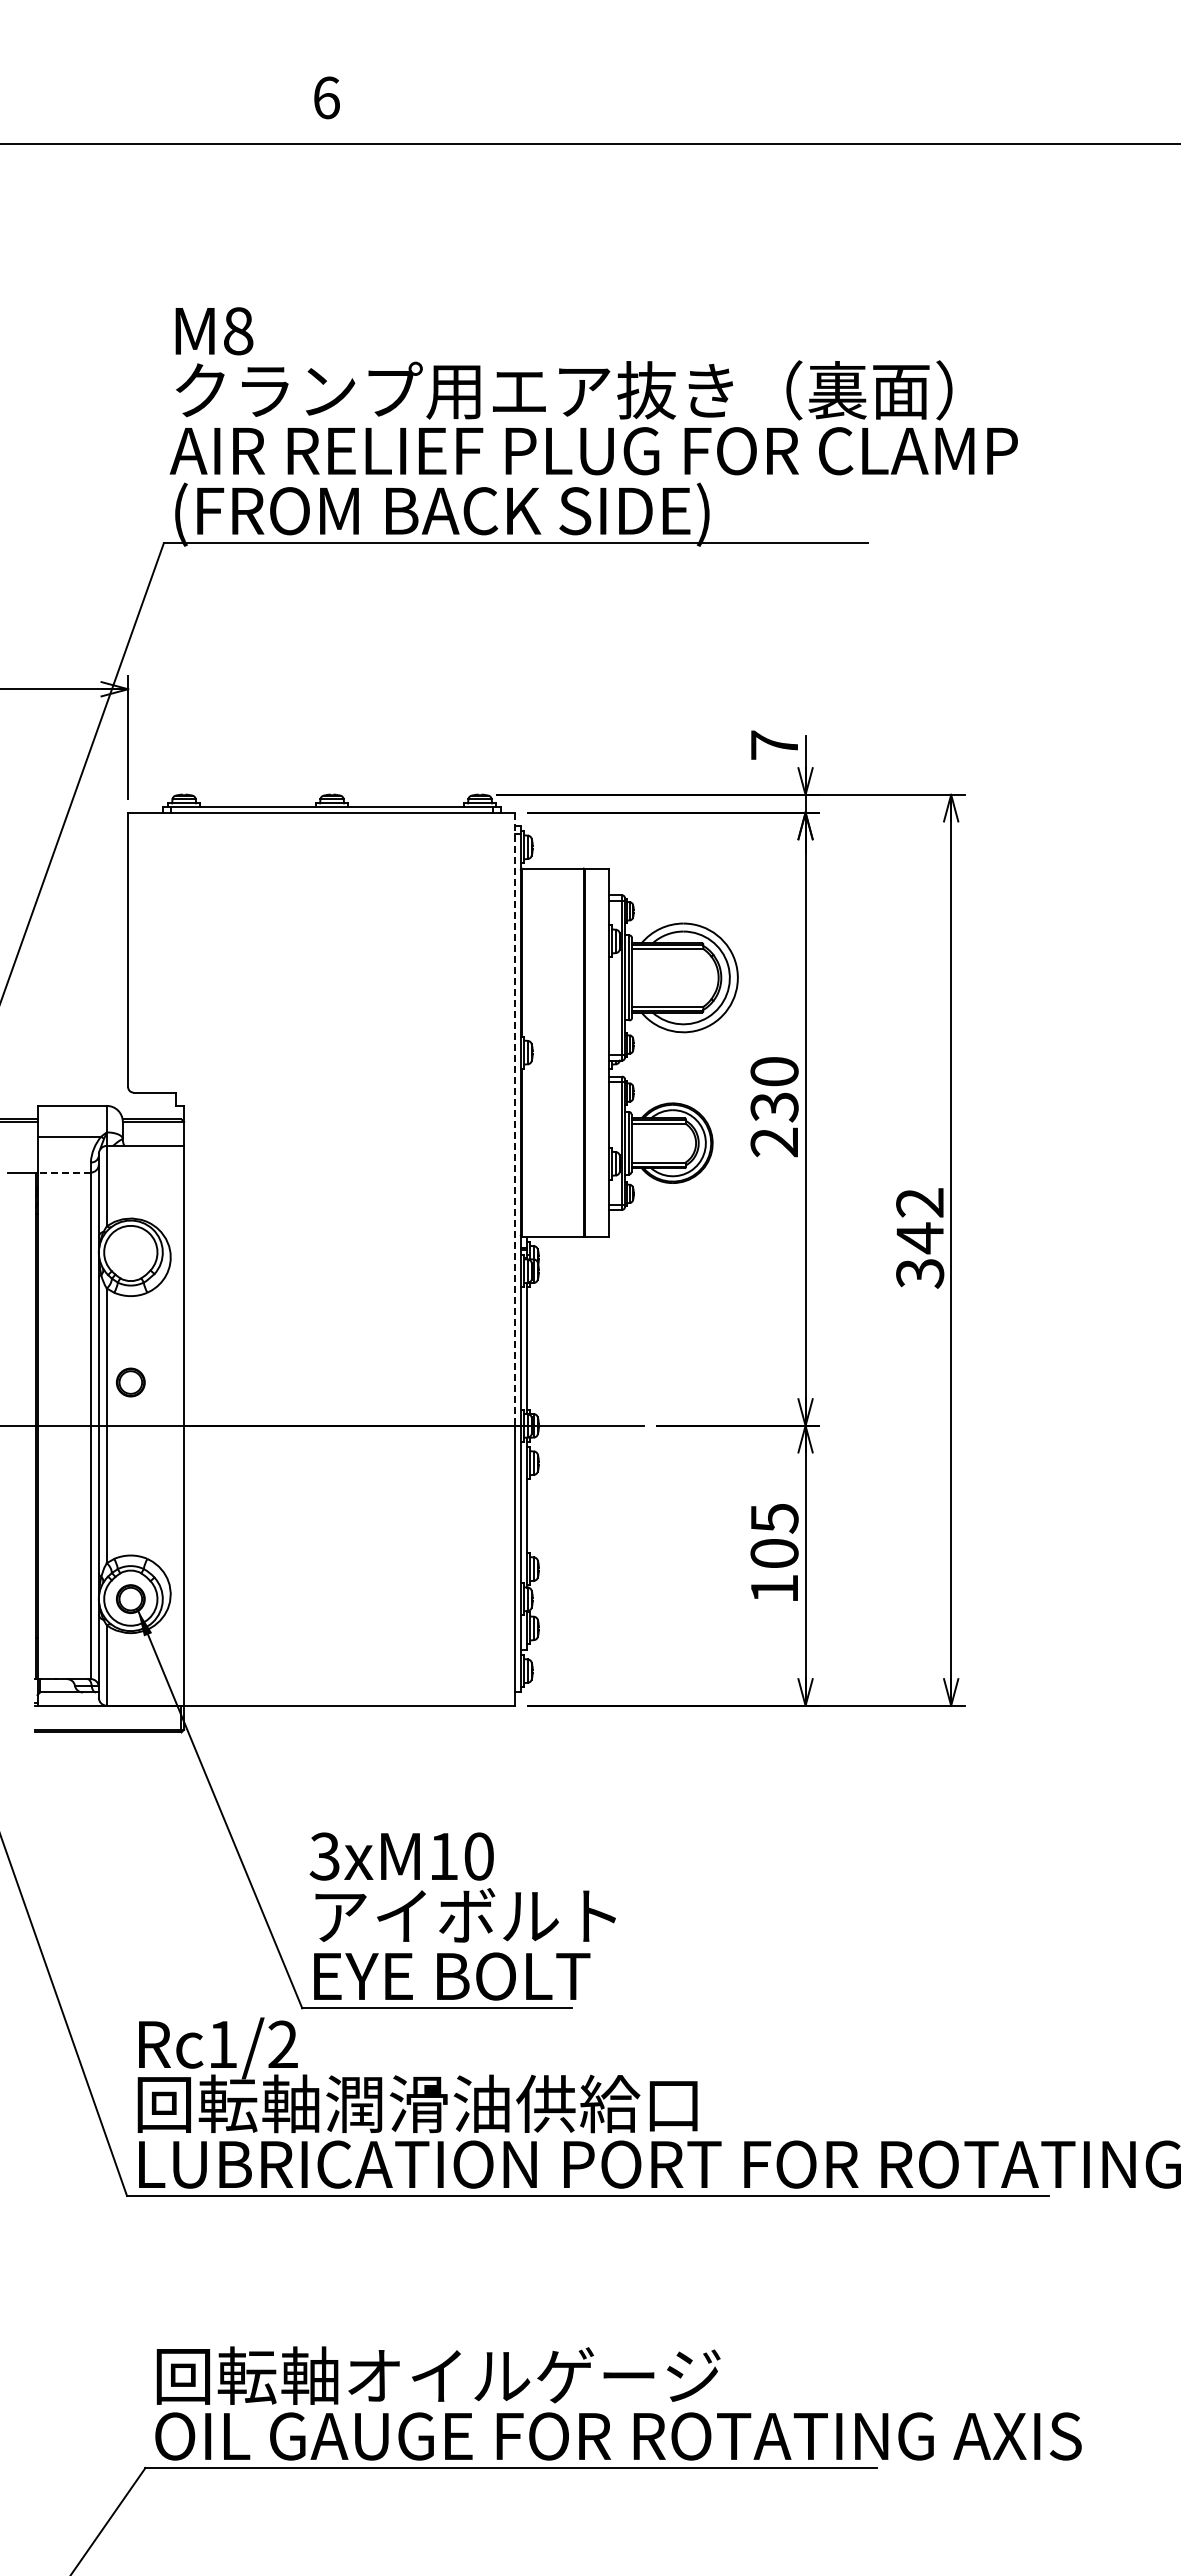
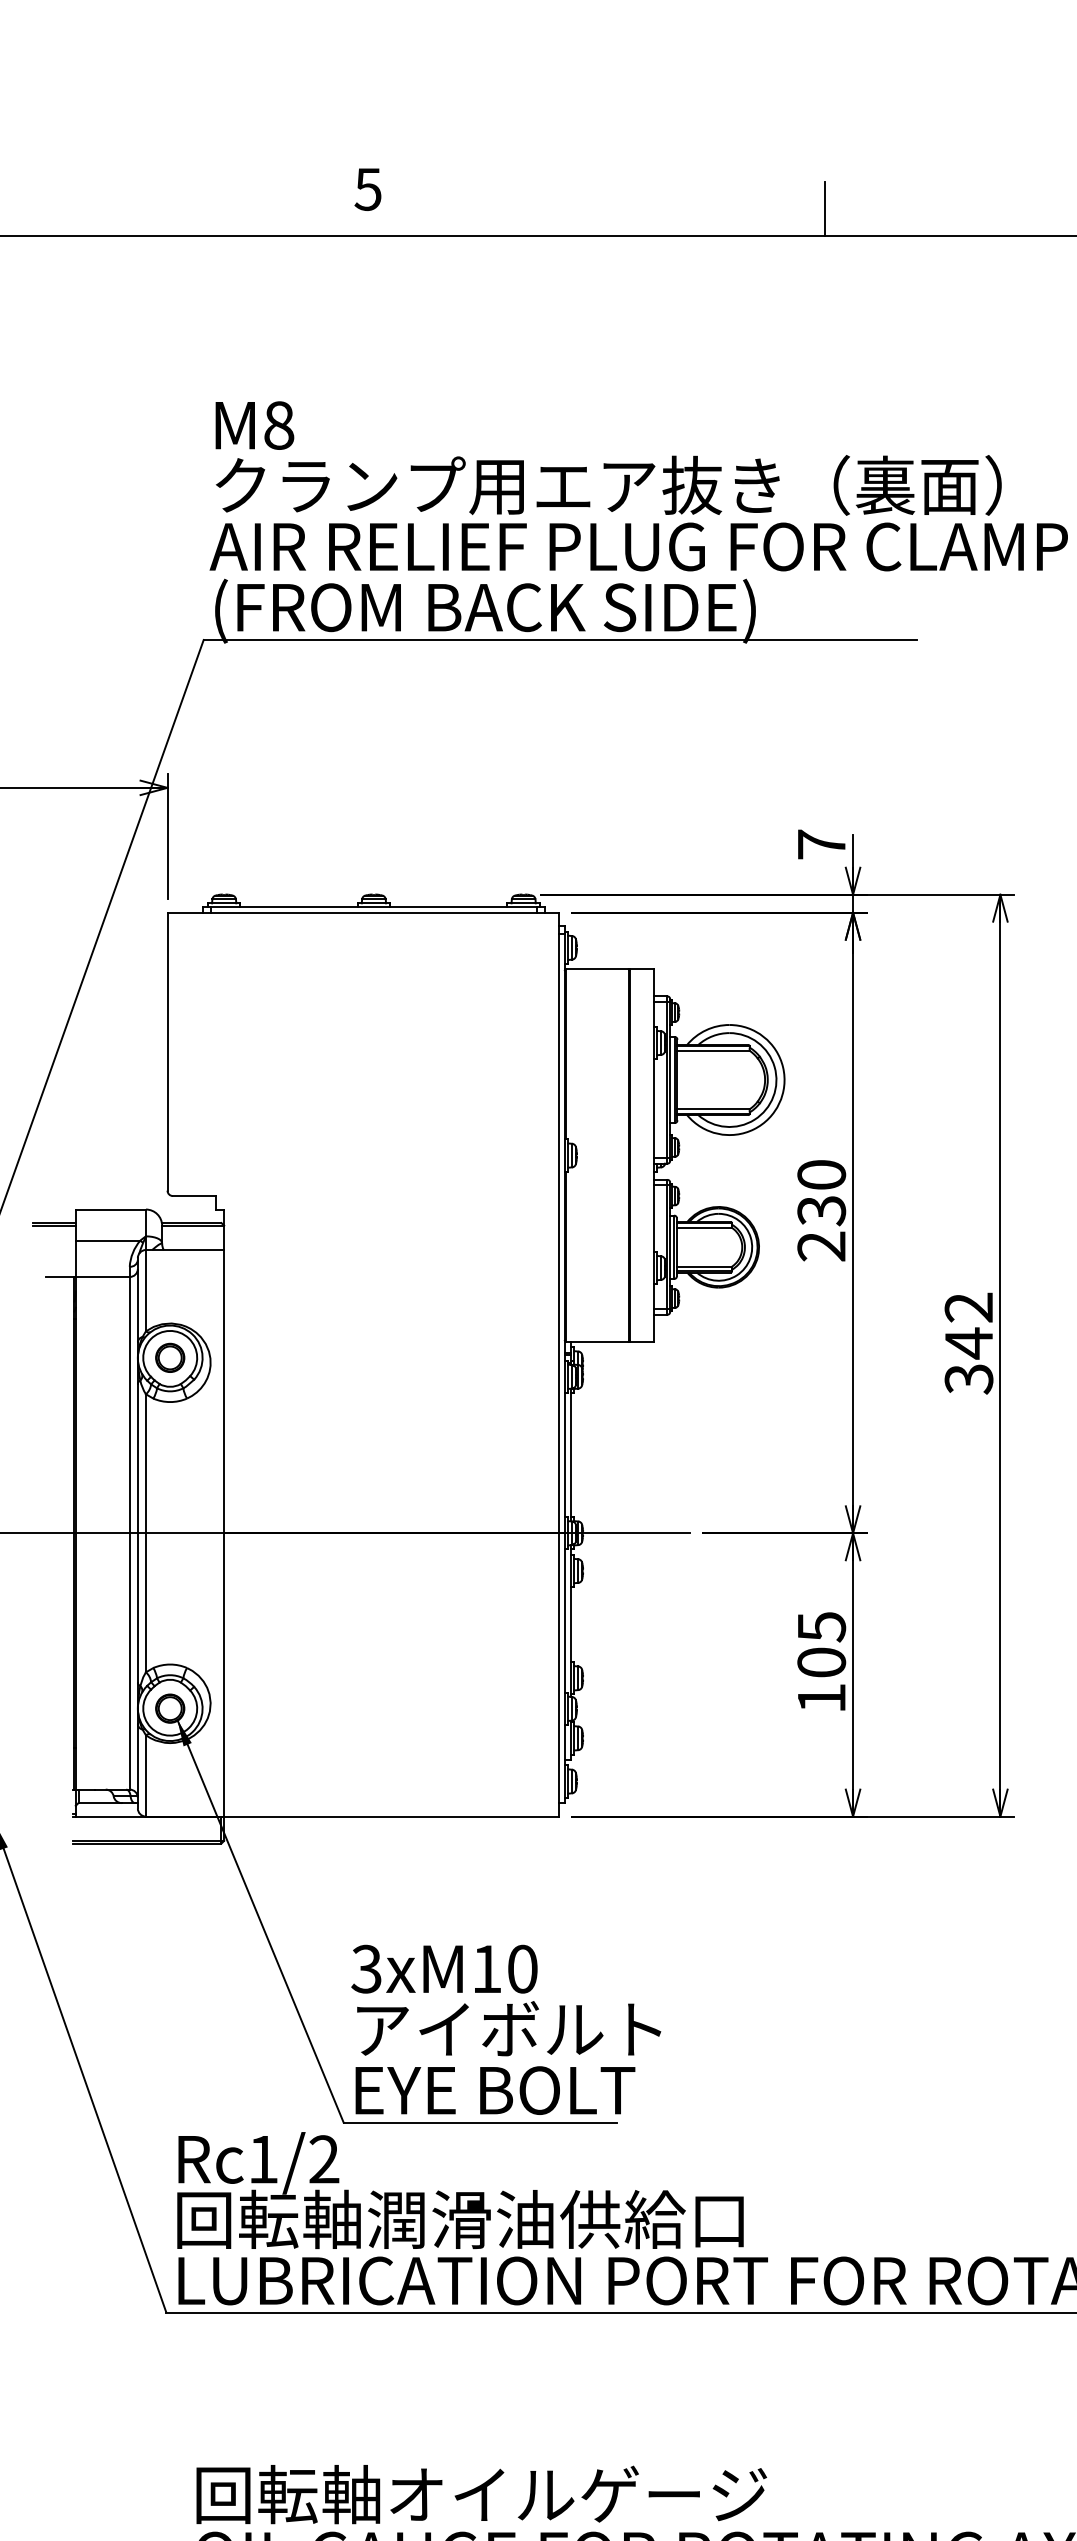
text: (326, 97) -> (368, 189), 6 -> 5
line: (777, 116) -> (824, 208), added
line: (514, 1119) -> (558, 1223), dashed -> solid
line: (64, 1172) -> (103, 1276), dashed -> solid
part: (130, 1382) -> (169, 1357), moved

